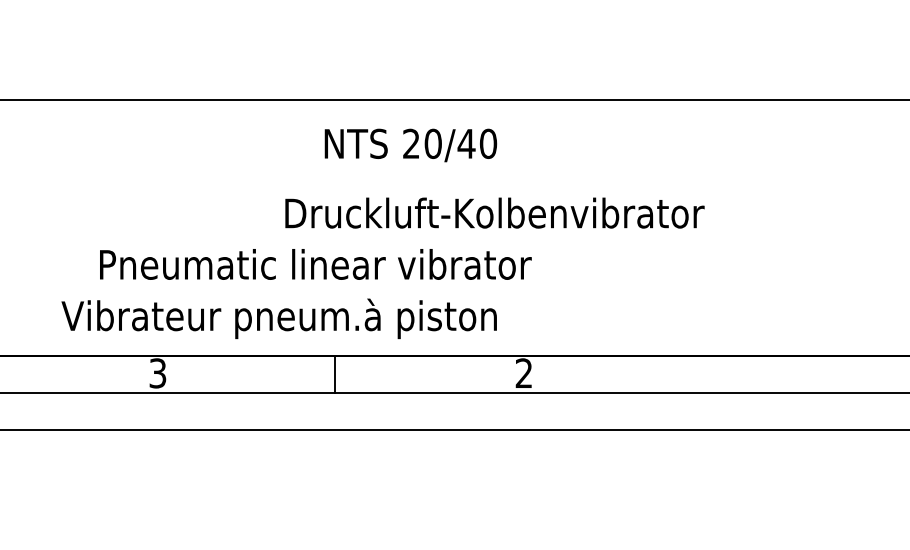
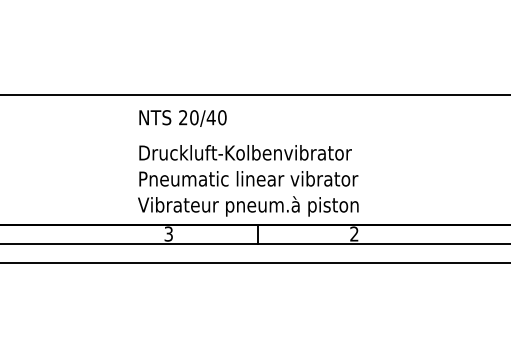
text: (409, 145) -> (182, 118), moved
text: (494, 212) -> (245, 152), moved
text: (279, 318) -> (248, 206), moved

